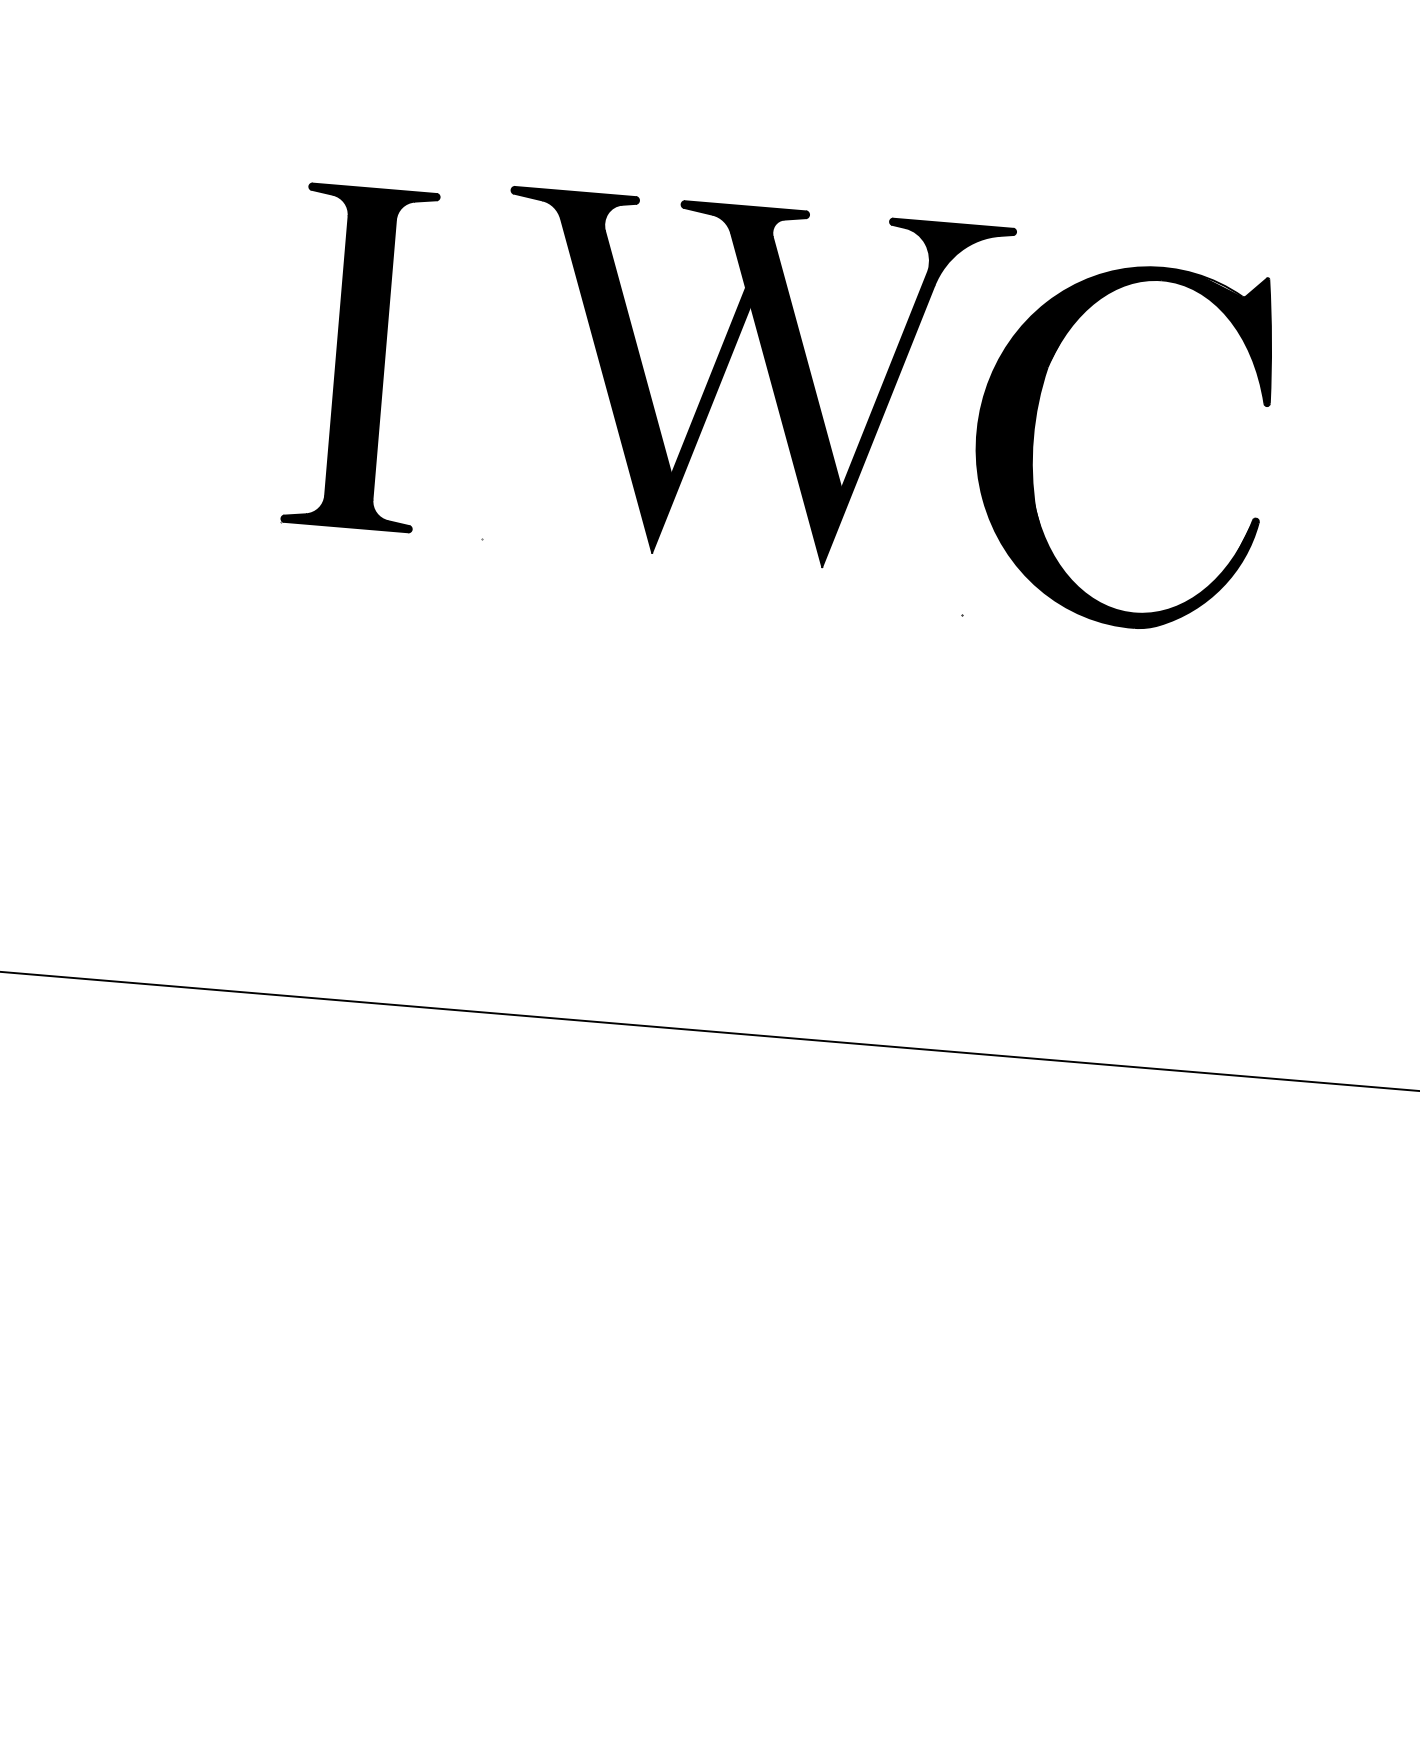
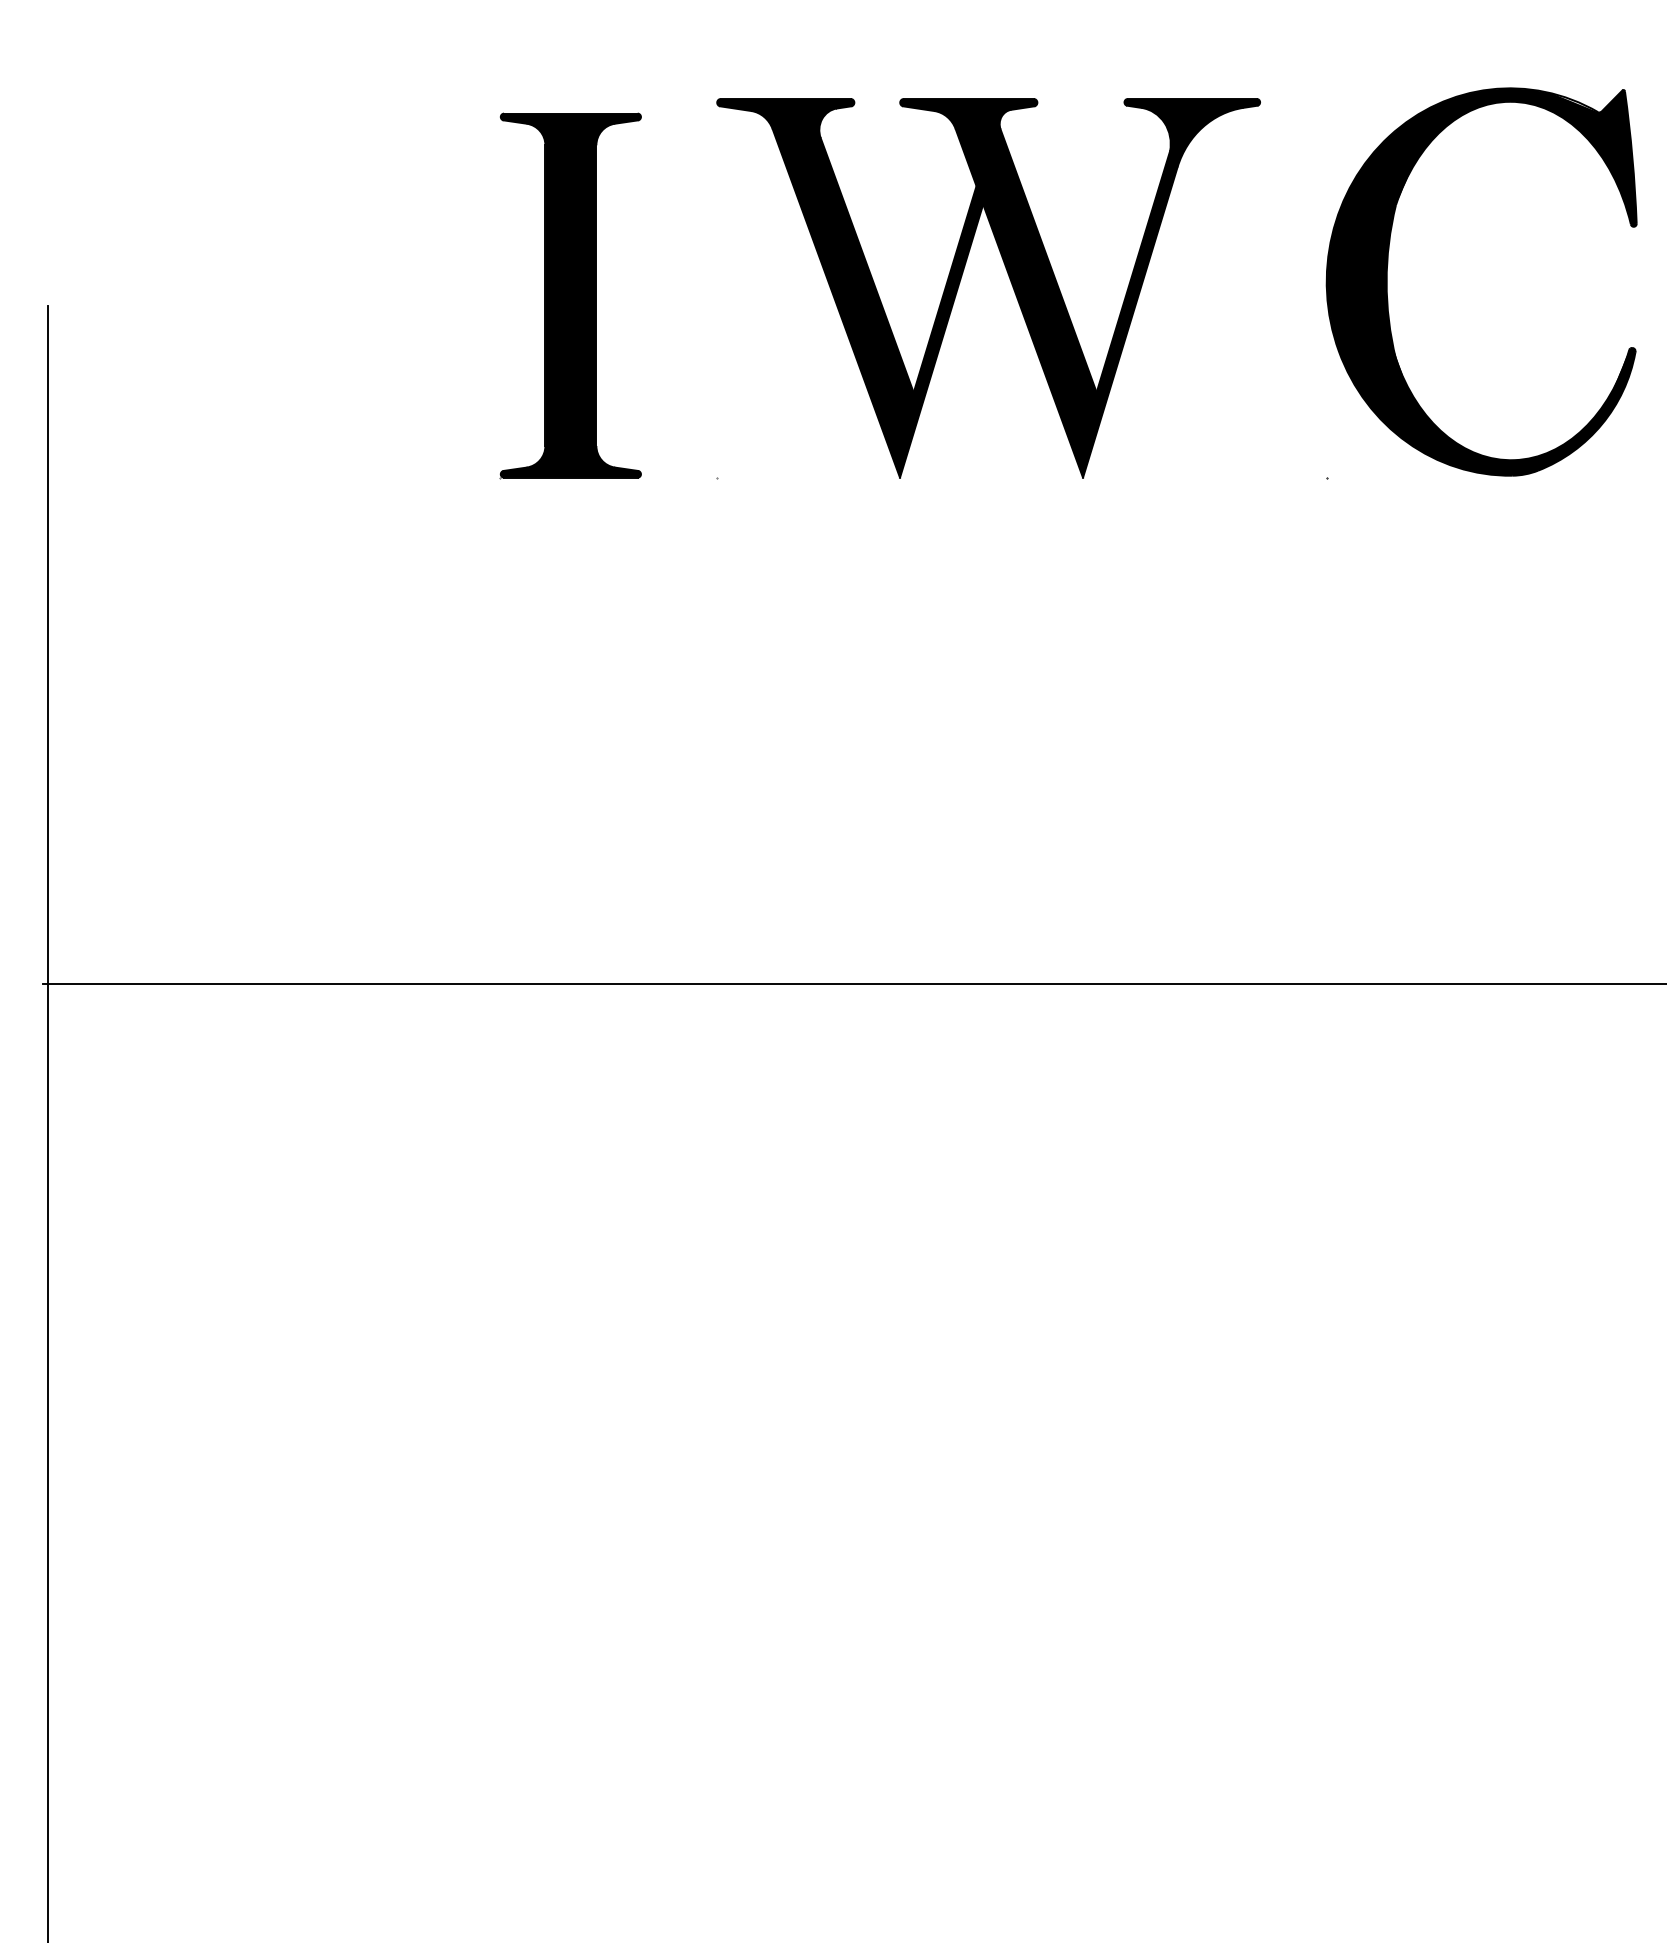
part: (1033, 439) -> (1387, 283), moved

